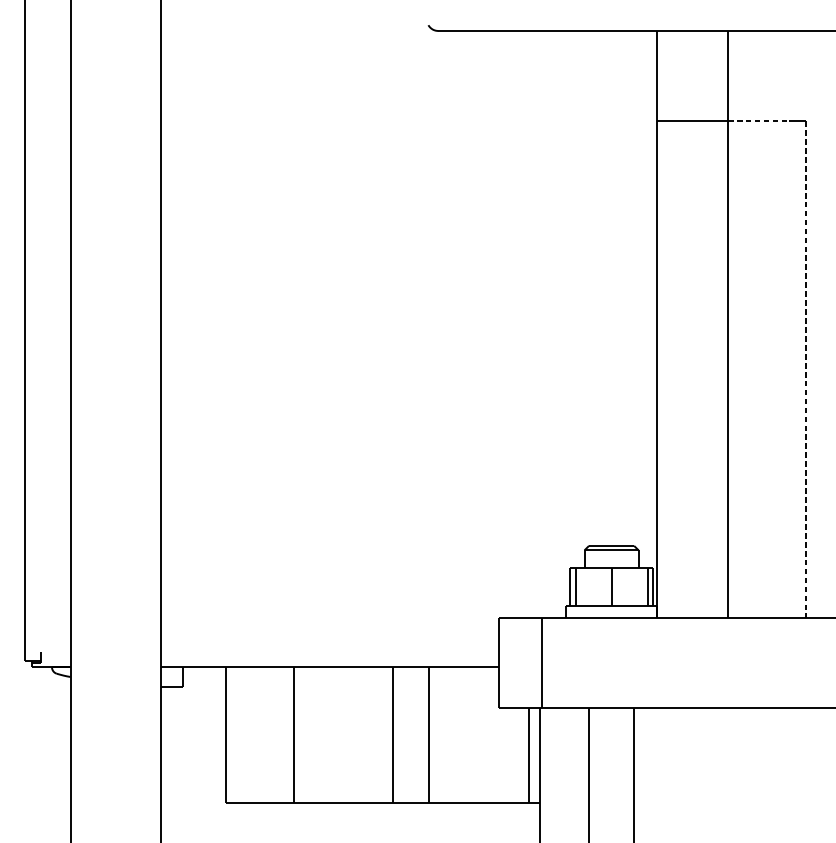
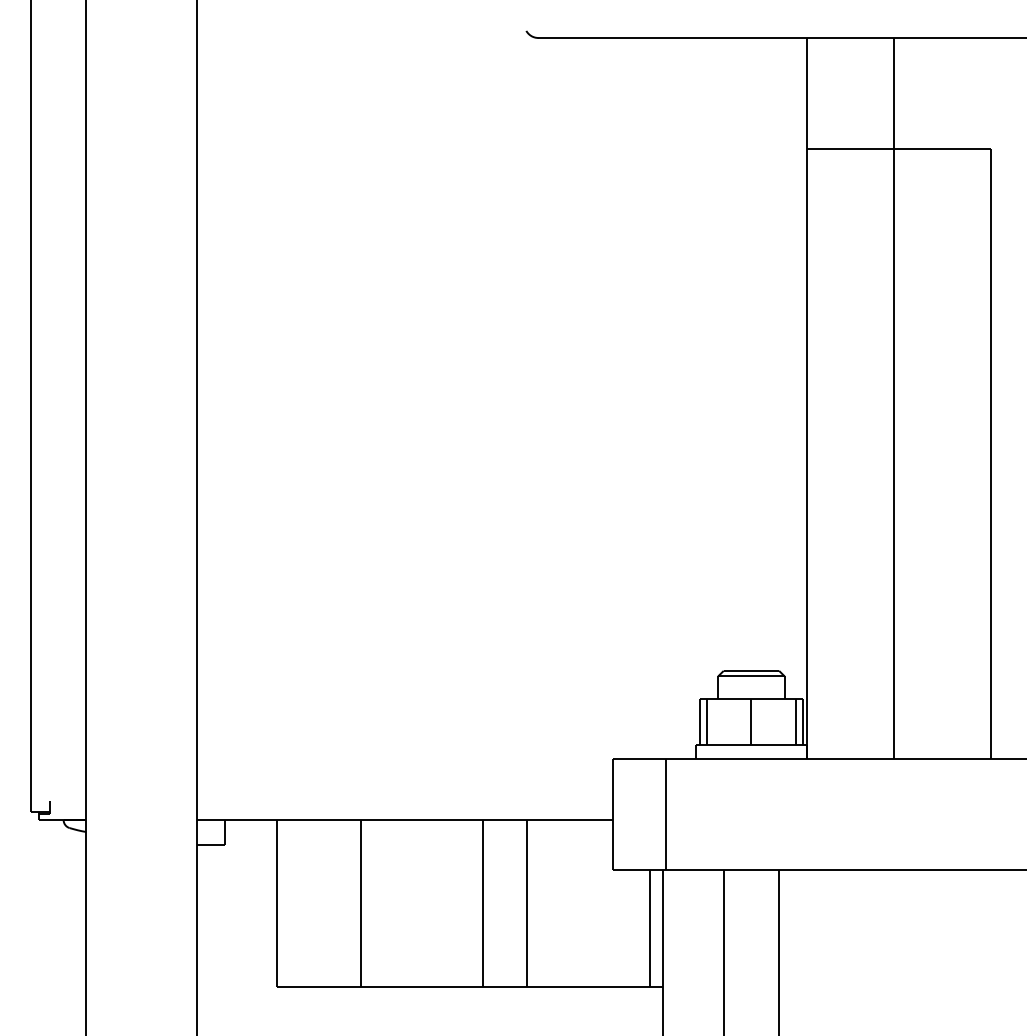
line: (758, 120) -> (932, 148), dashed -> solid
line: (806, 369) -> (990, 454), dashed -> solid

